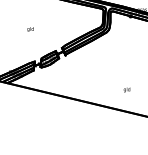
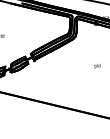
text: (126, 89) -> (96, 65), moved

